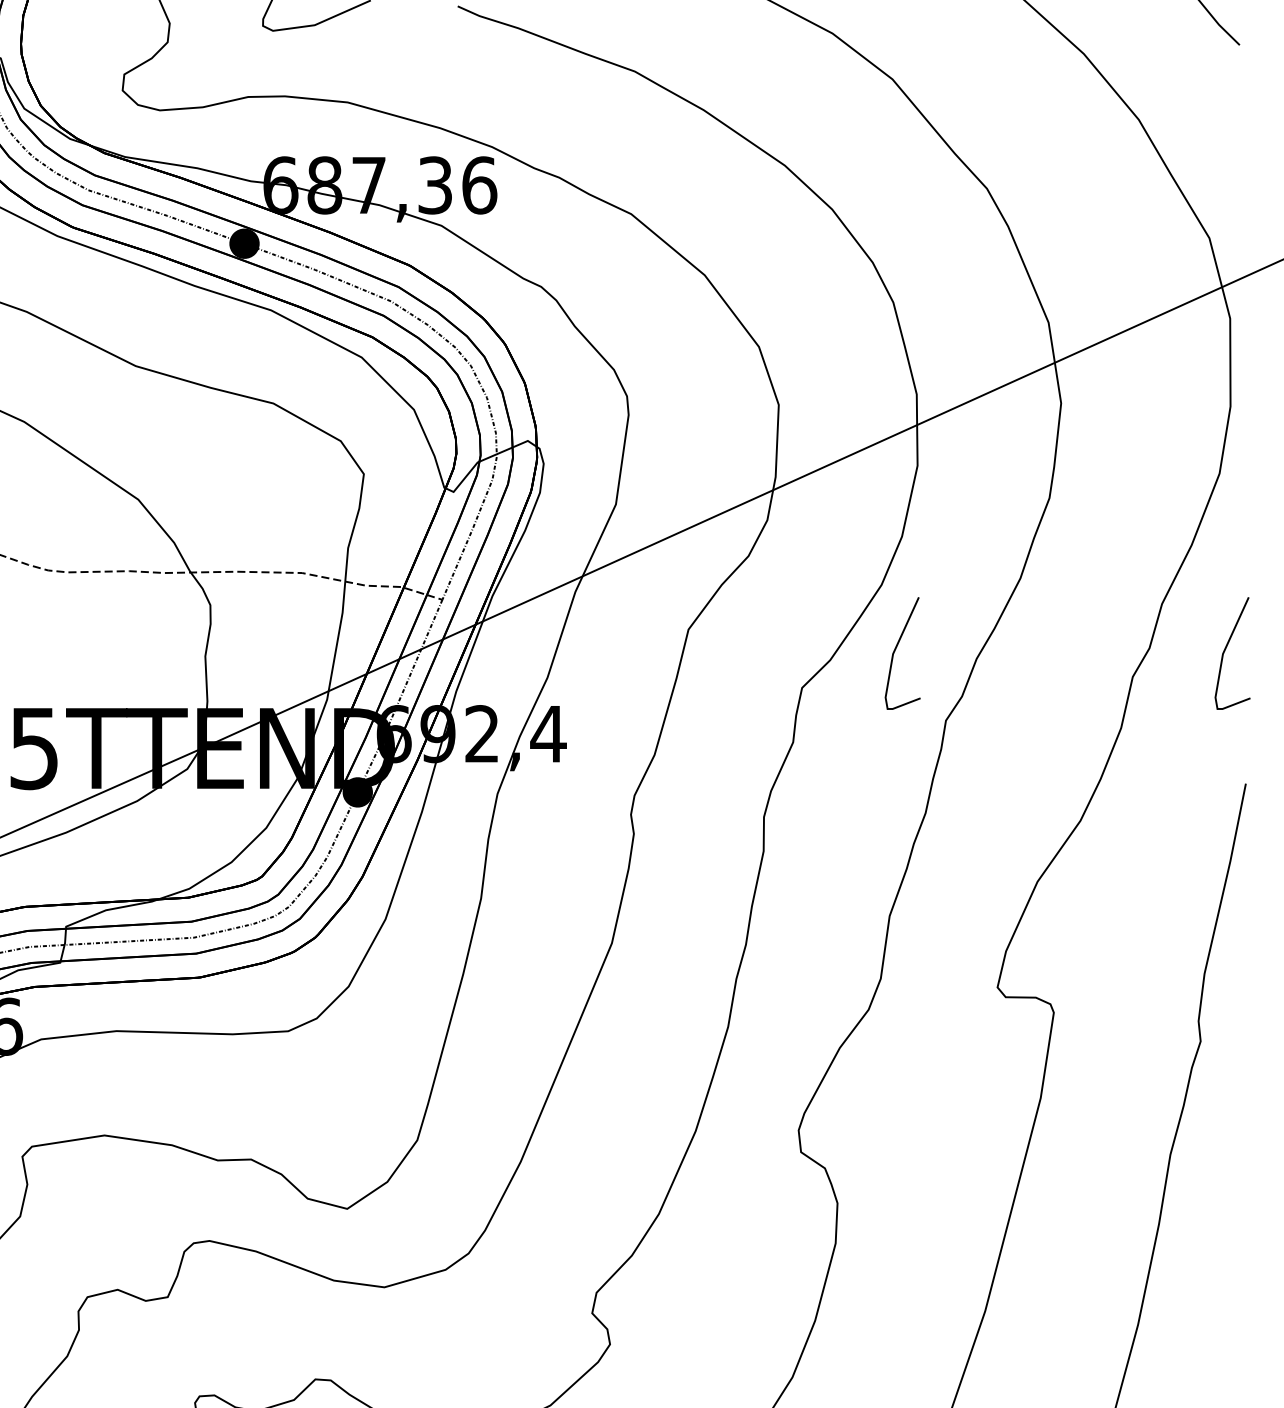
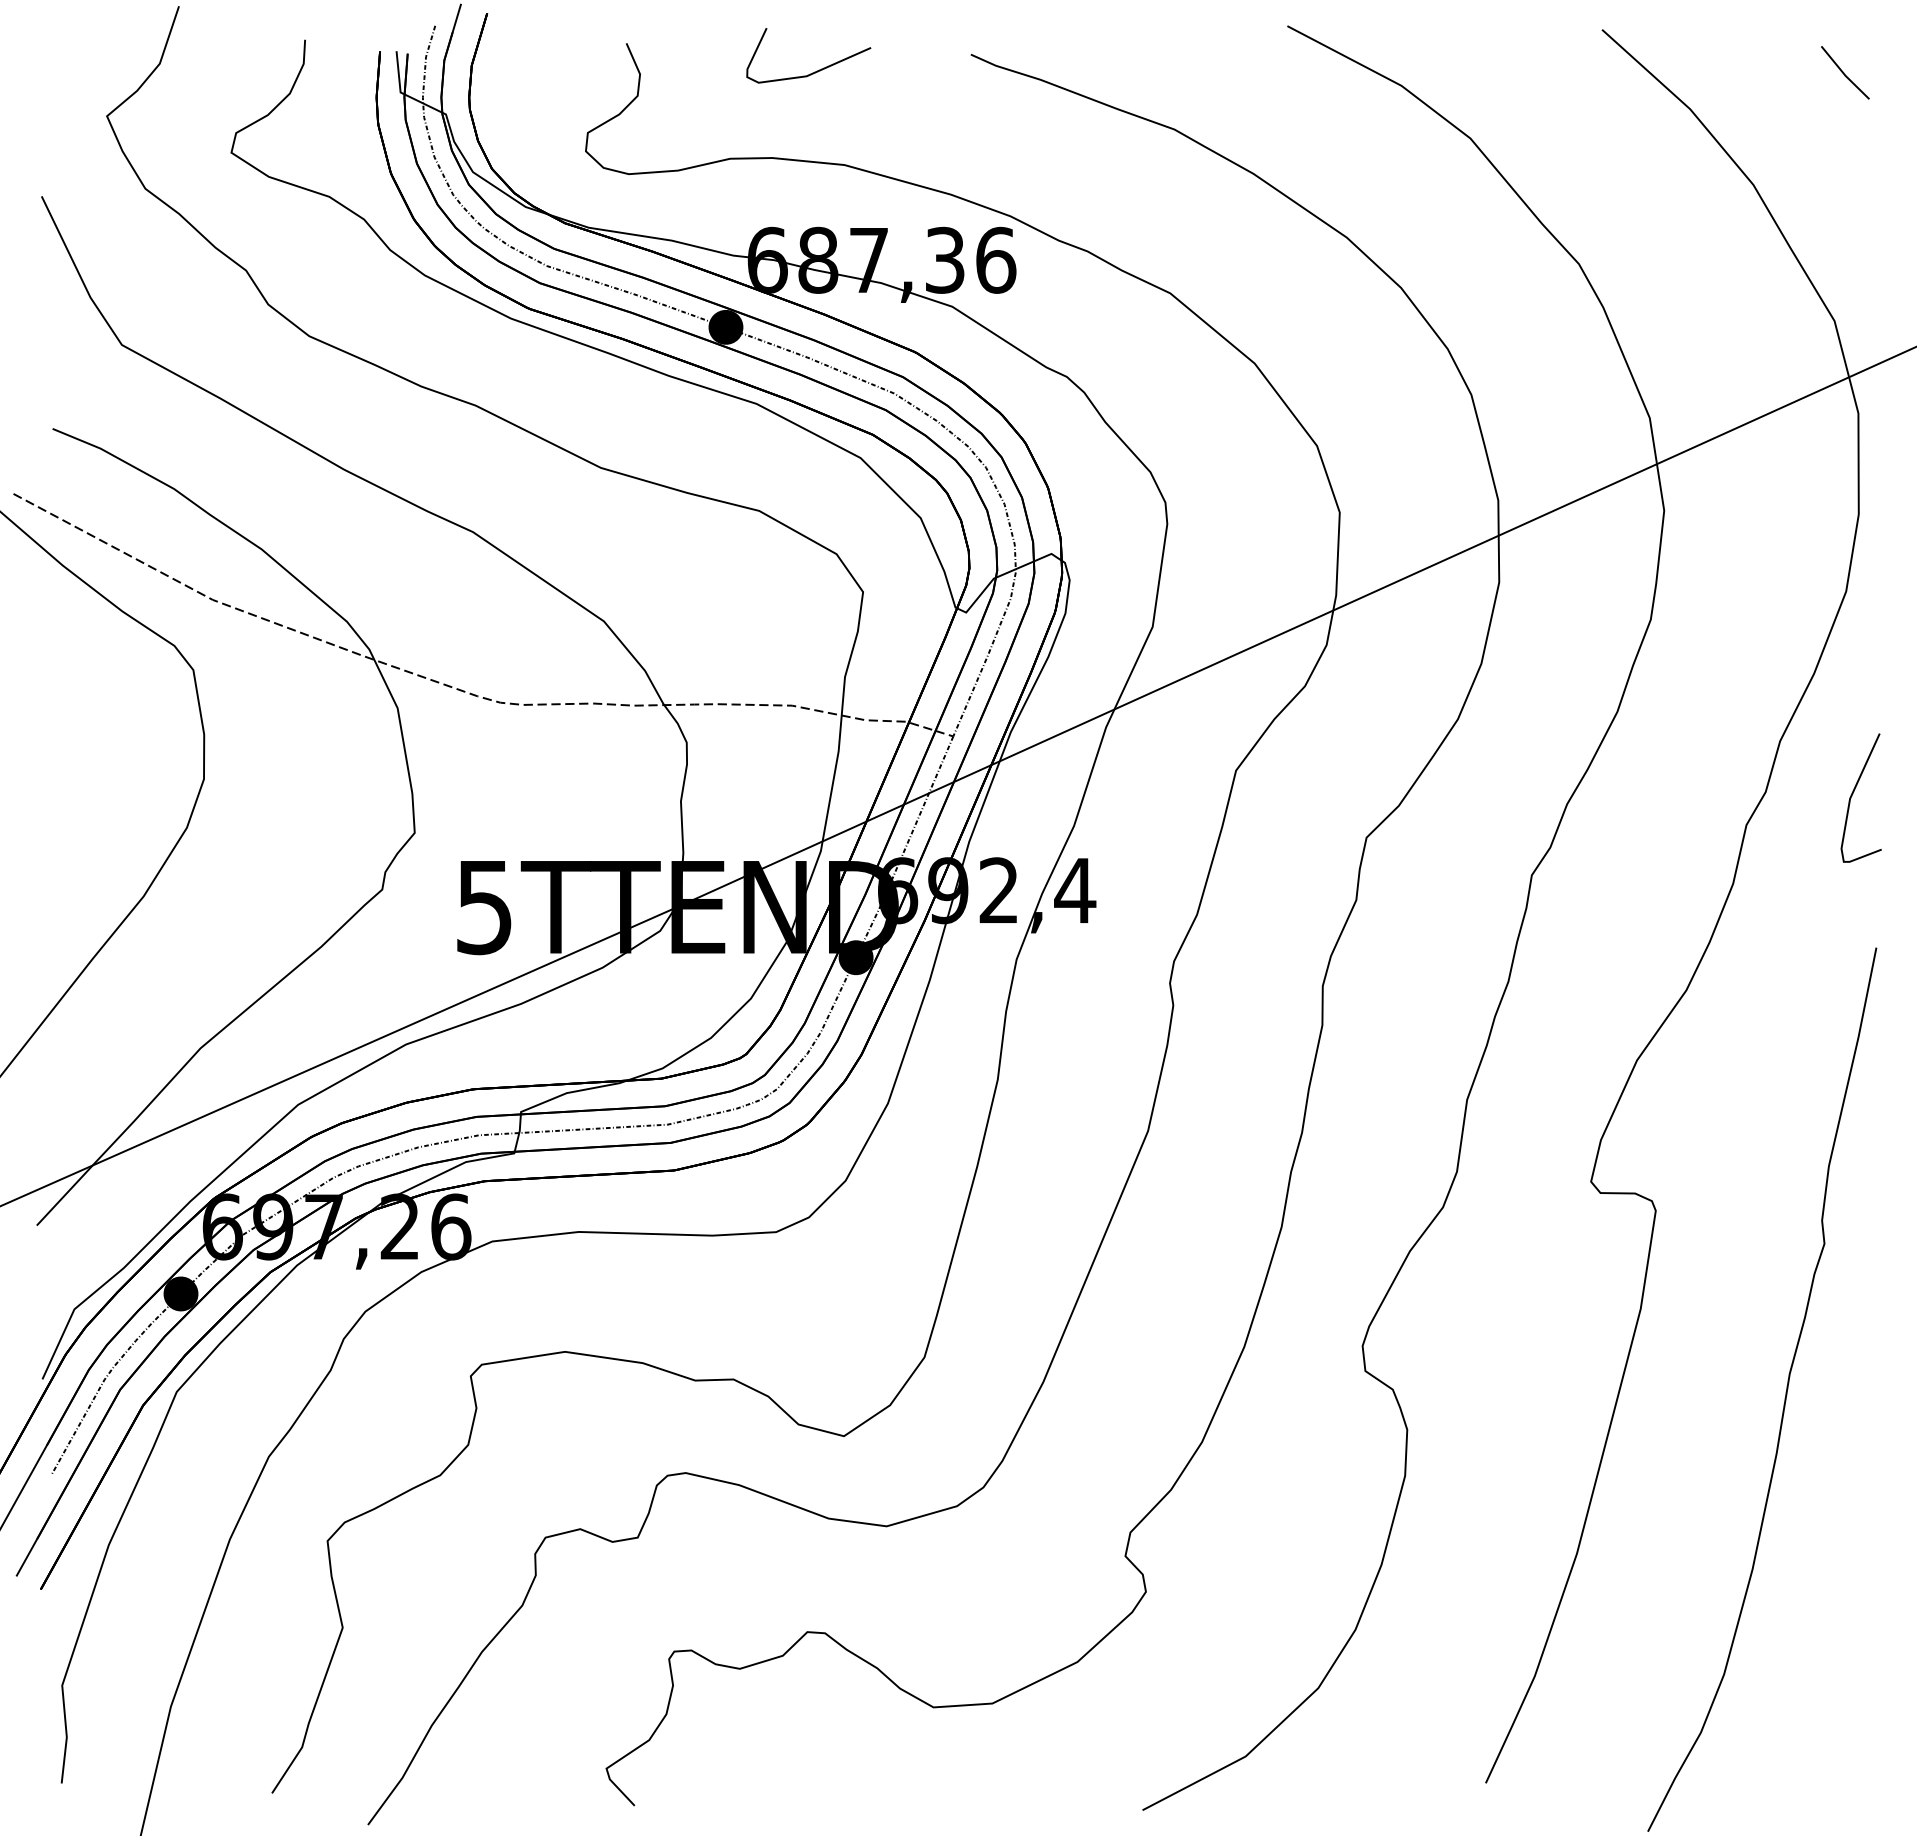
curve: (896, 650) -> (1474, 794), removed

